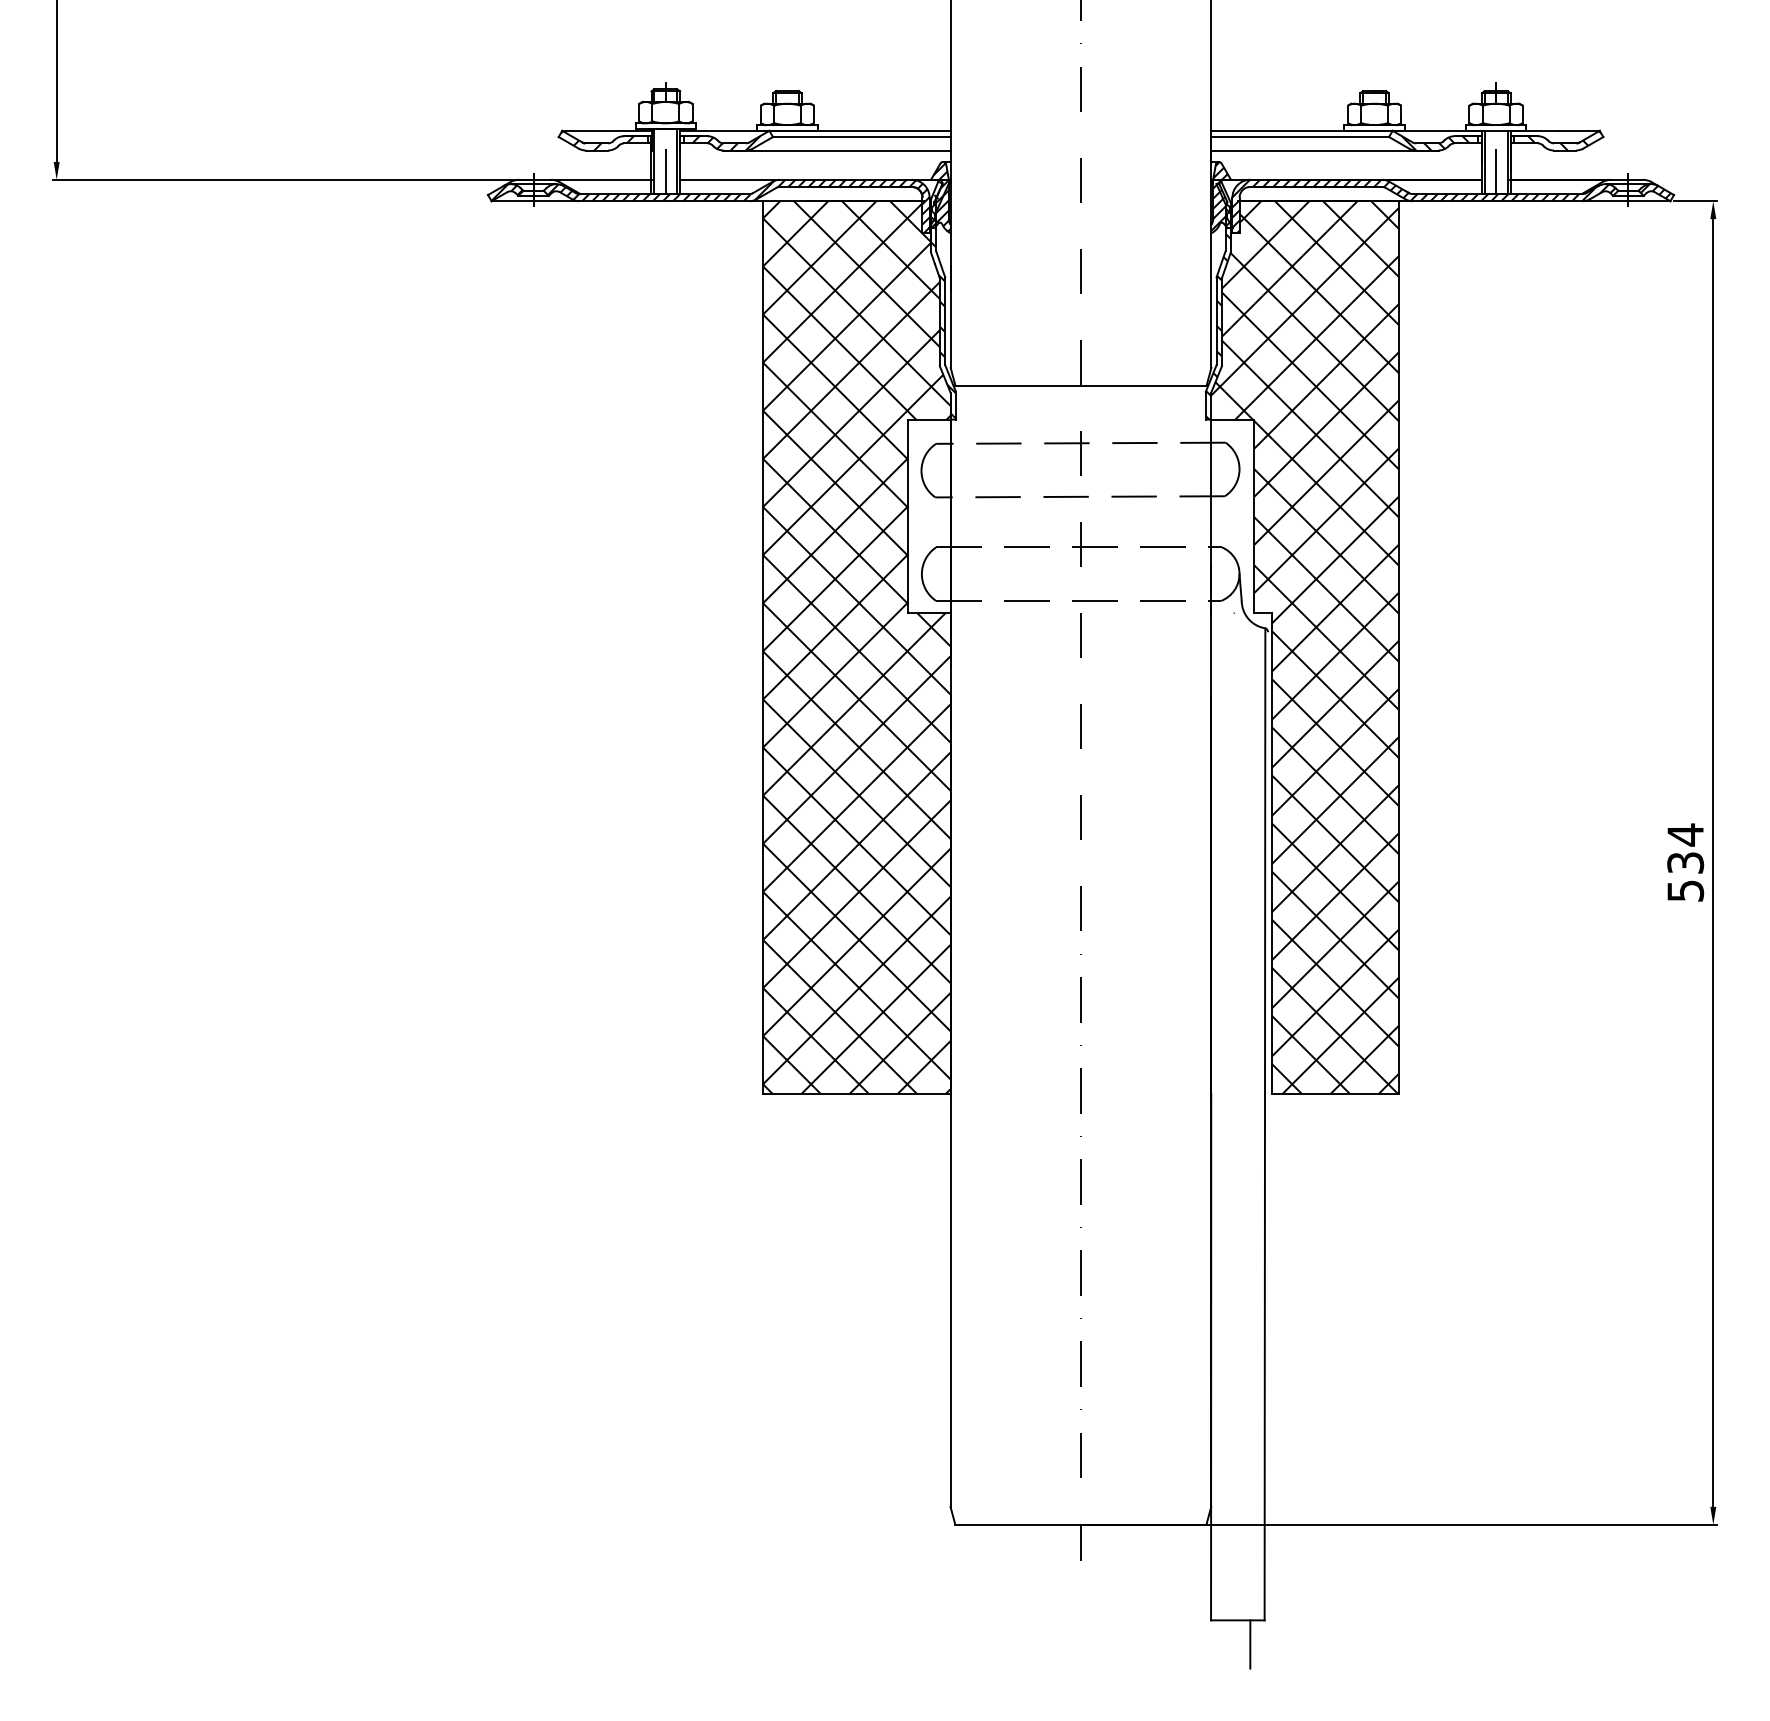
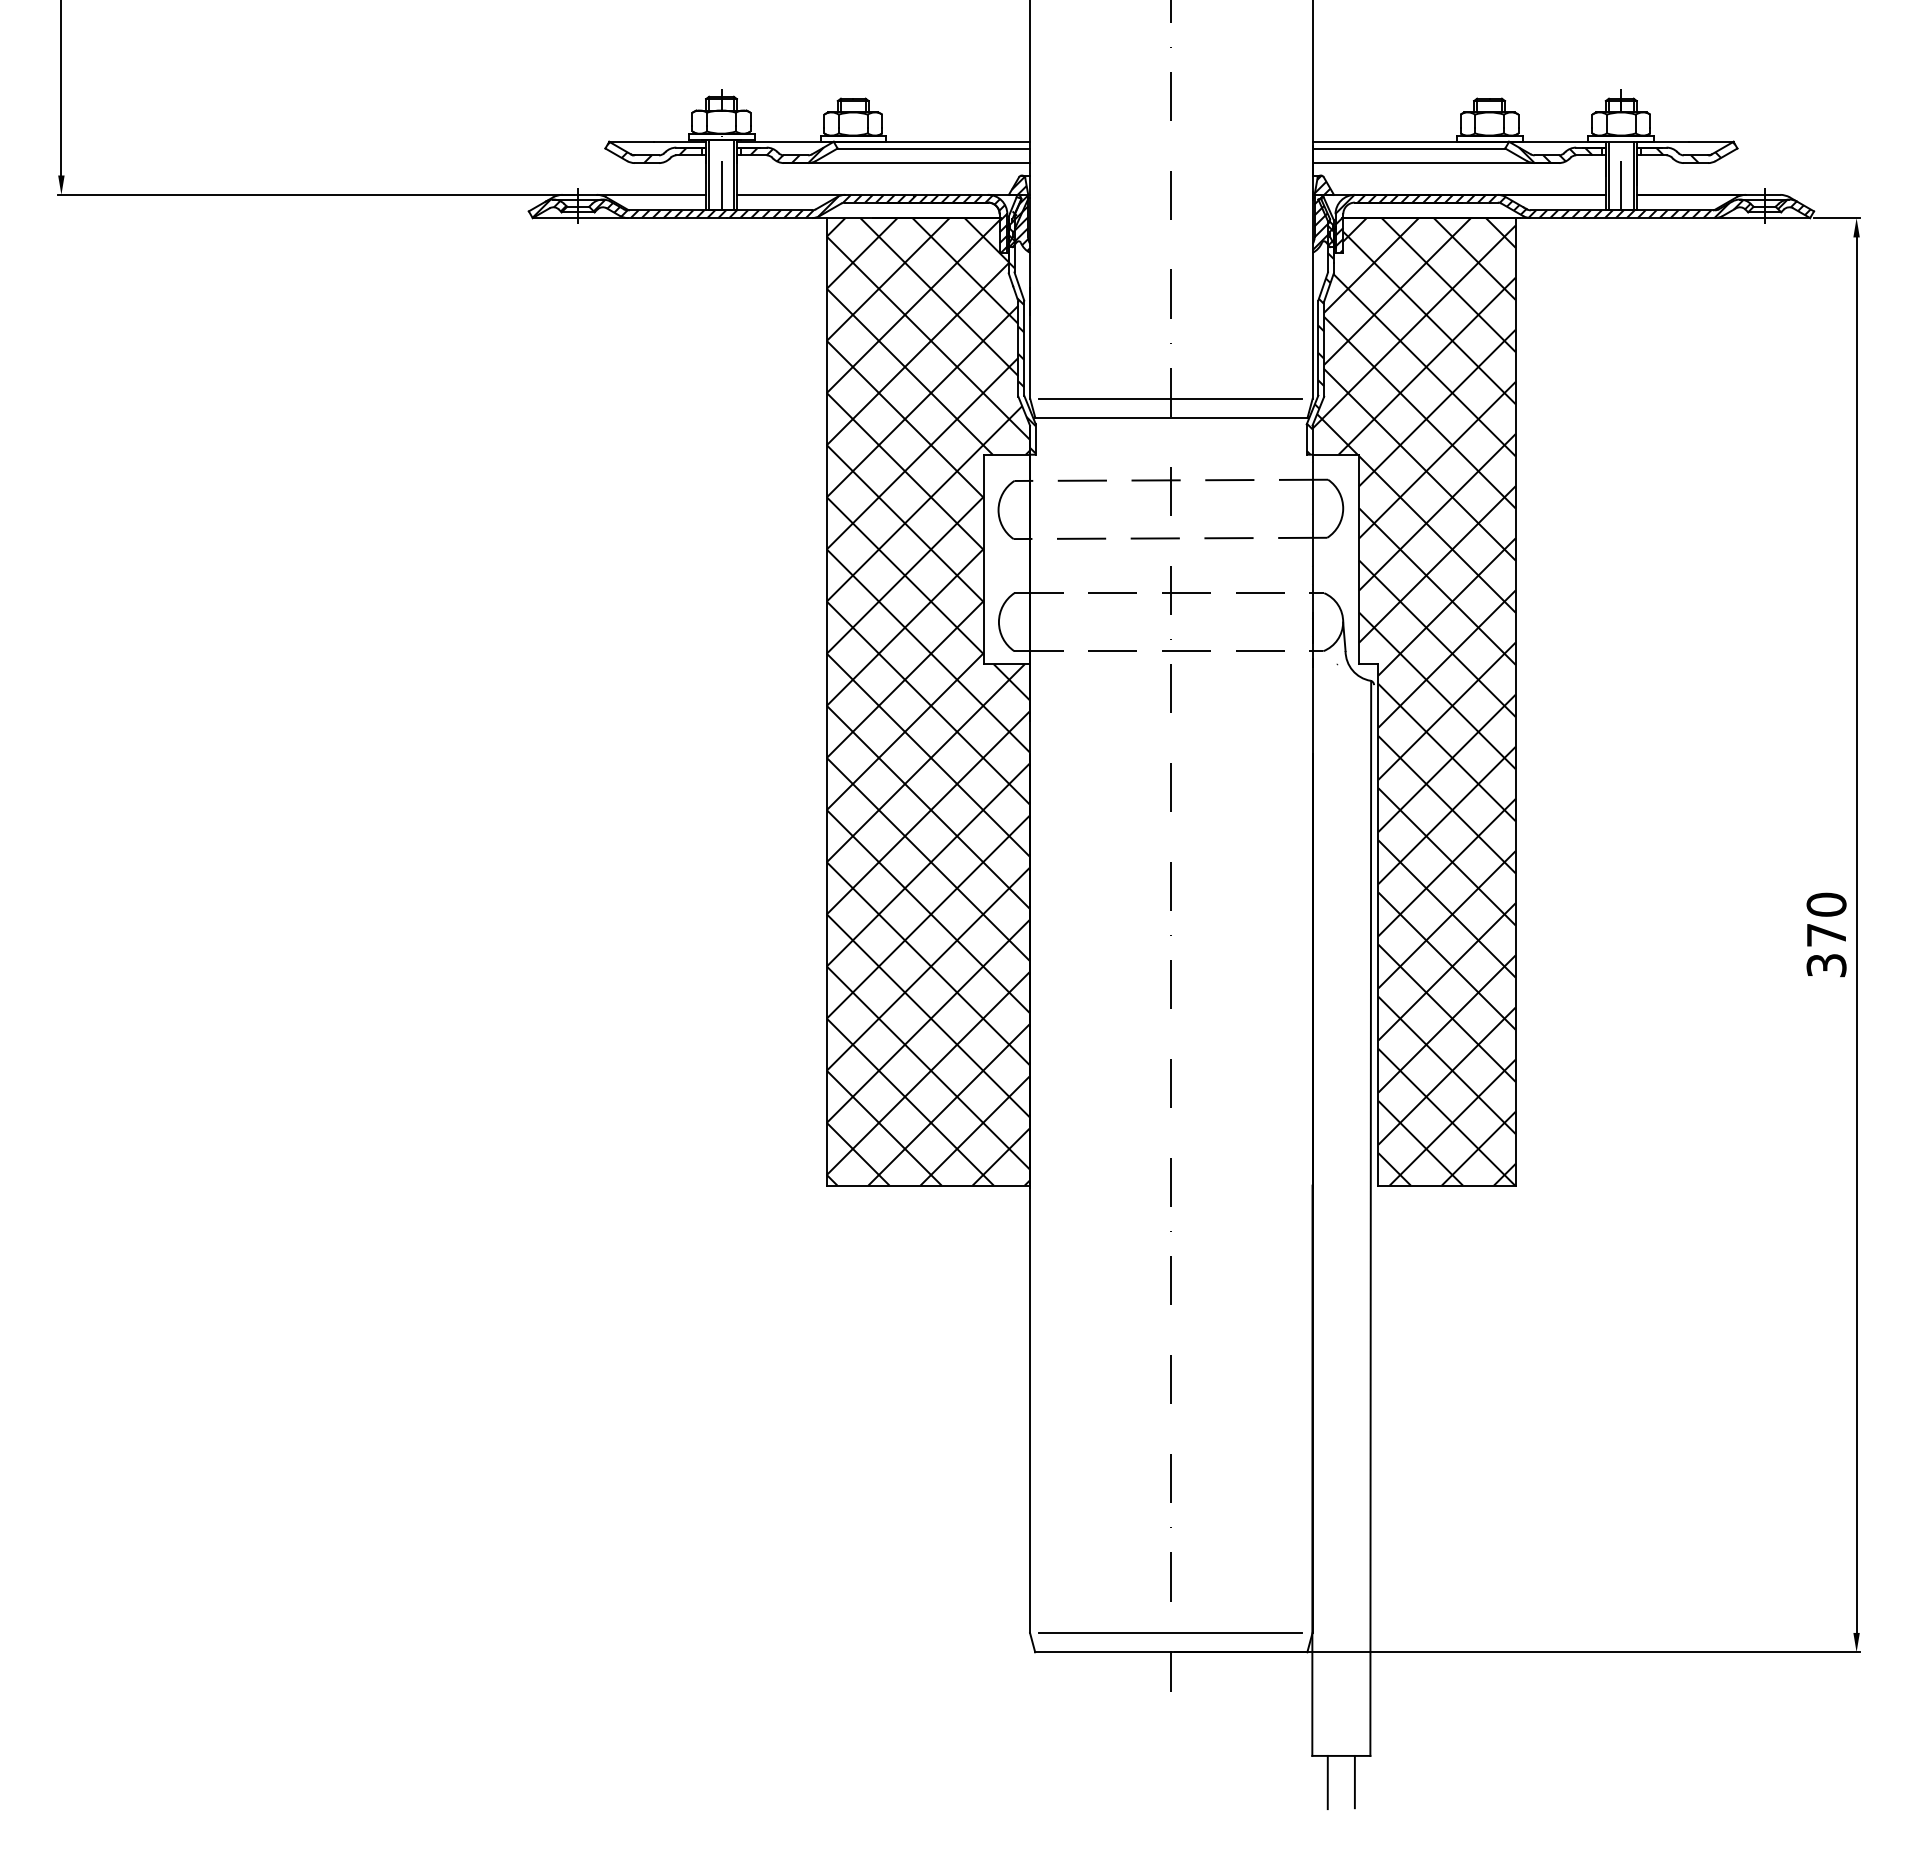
line: (1080, 367) -> (1170, 398), added
text: (1685, 862) -> (1826, 934), 534 -> 370
line: (1080, 1506) -> (1170, 1632), added
line: (1225, 1644) -> (1327, 1782), added

